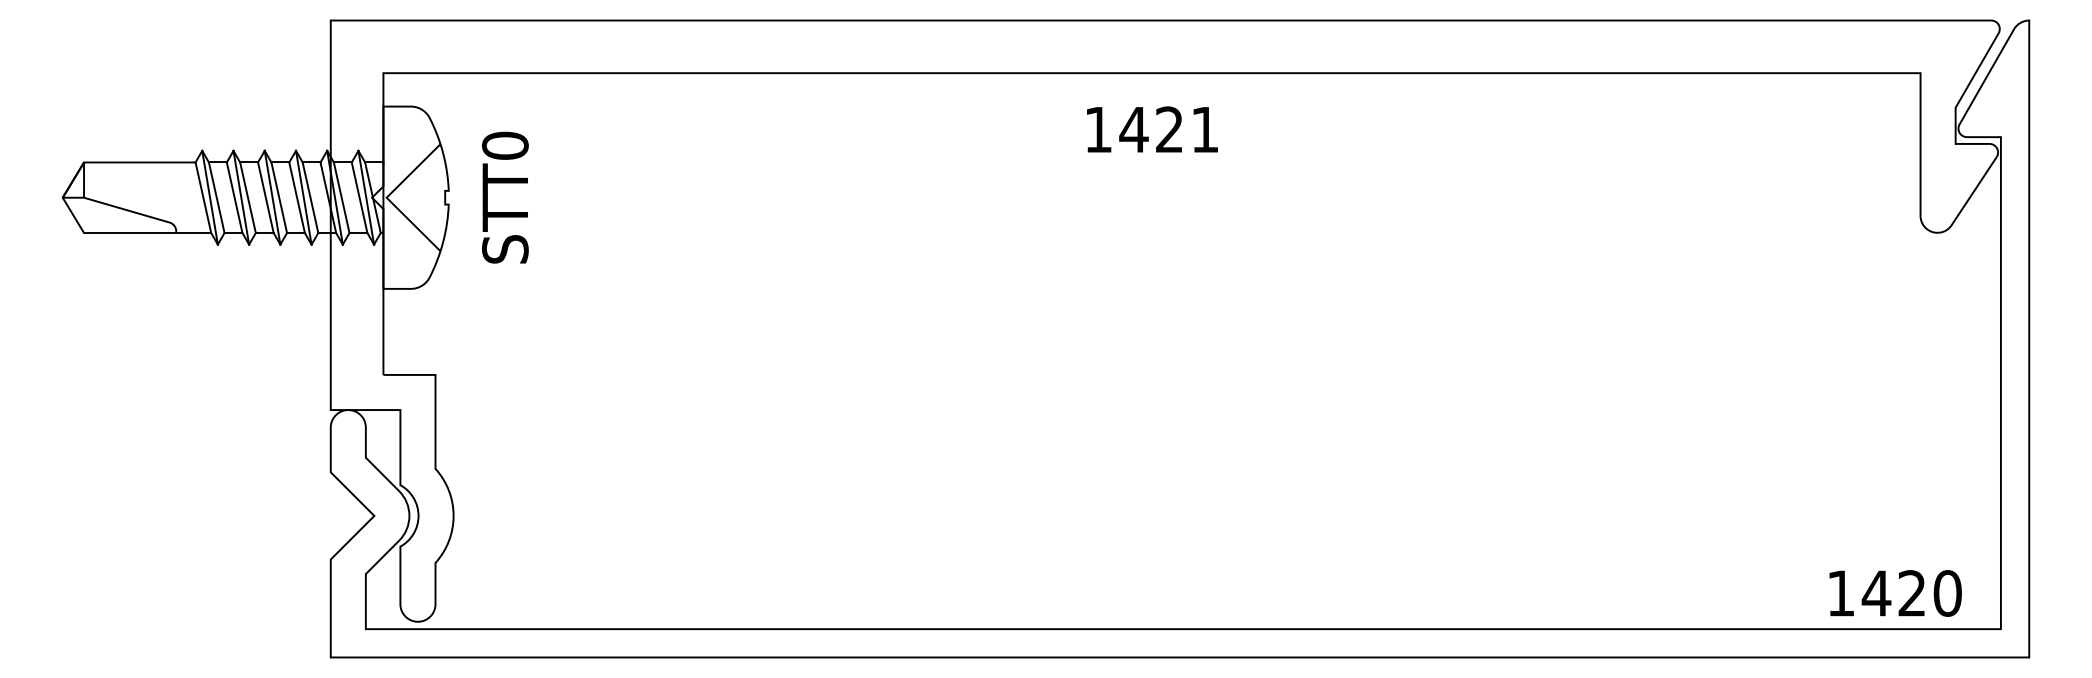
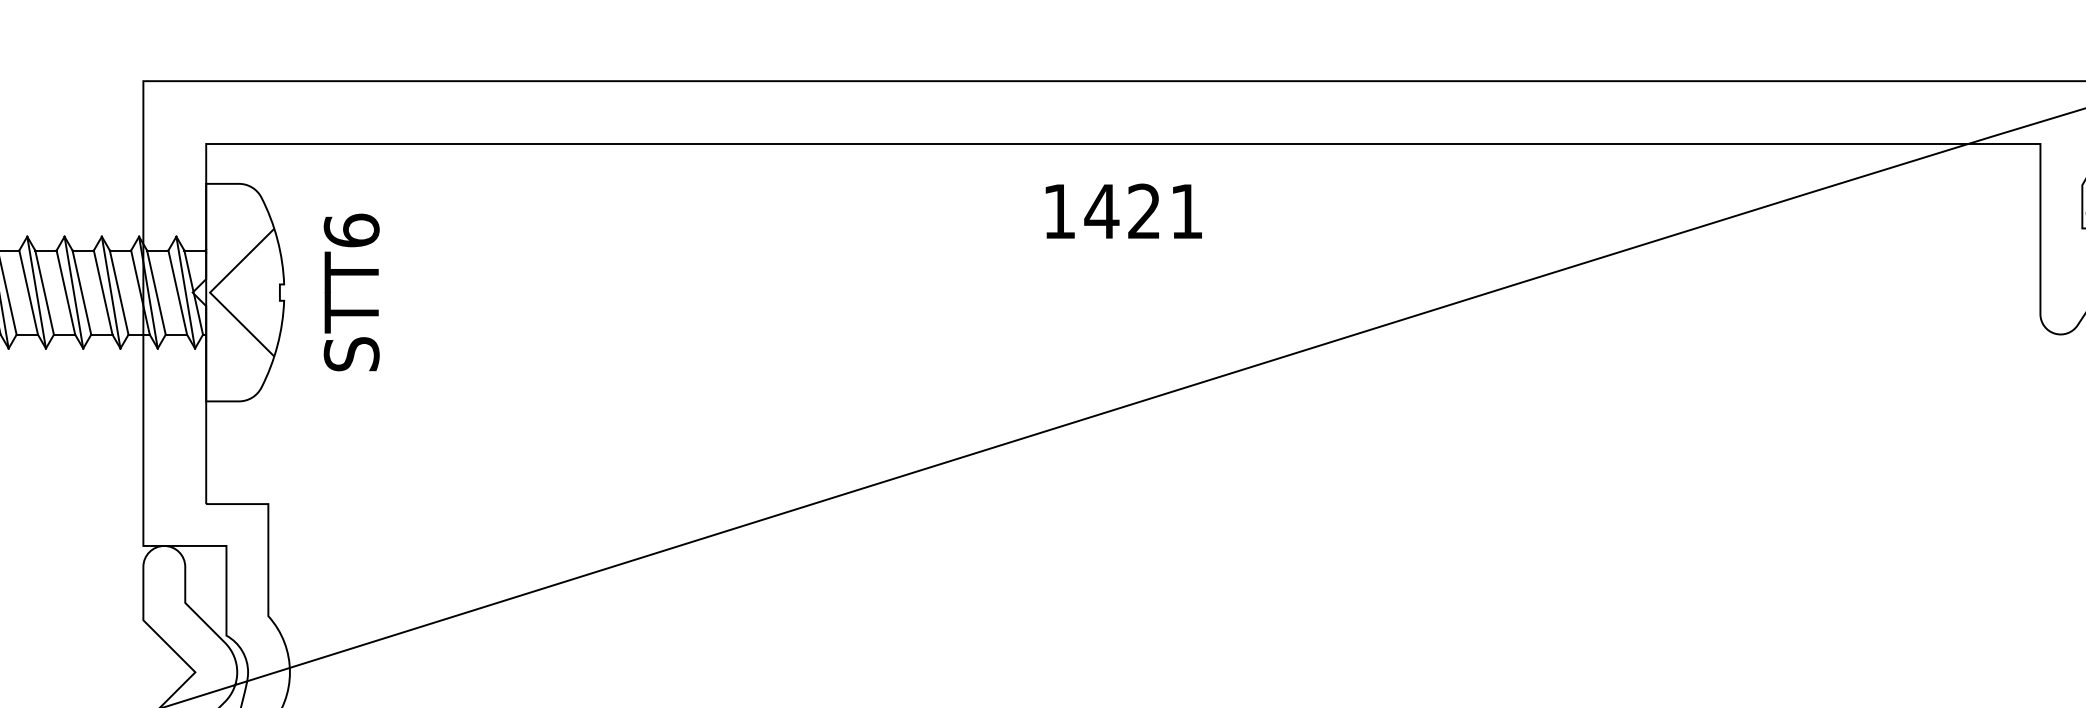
text: (505, 145) -> (351, 230), STT0 -> STT6

